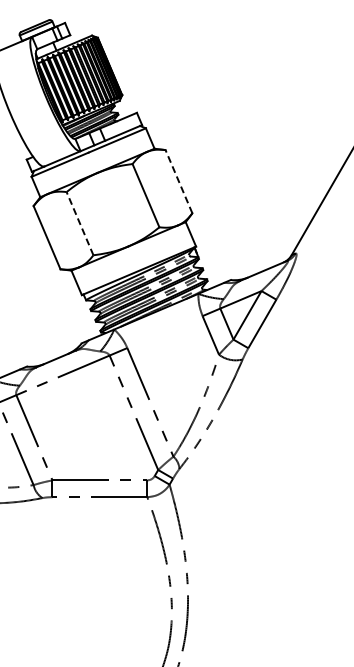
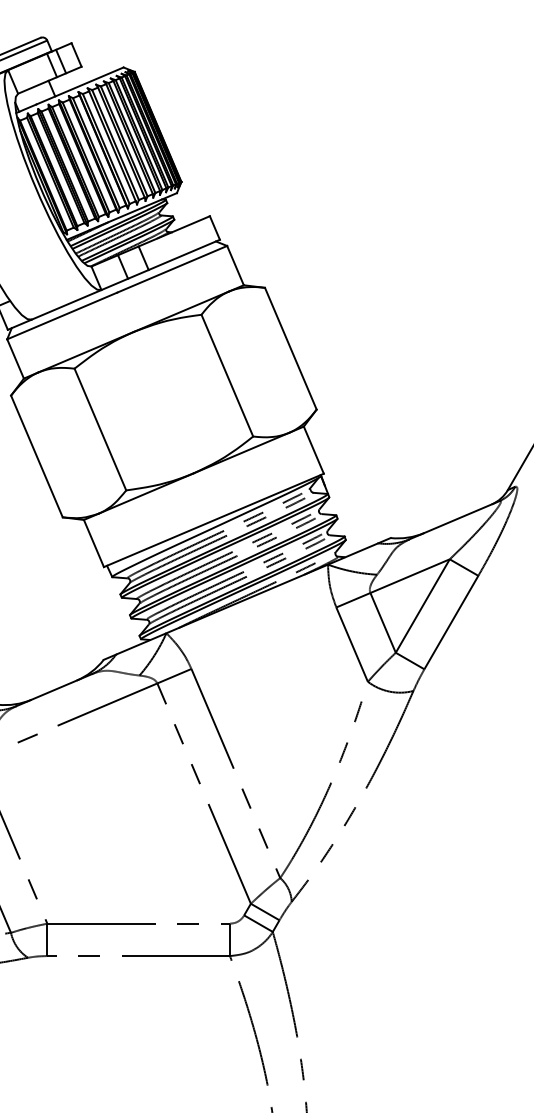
line: (178, 181) -> (289, 348), dashed -> solid
line: (79, 223) -> (99, 429), dashed -> solid

